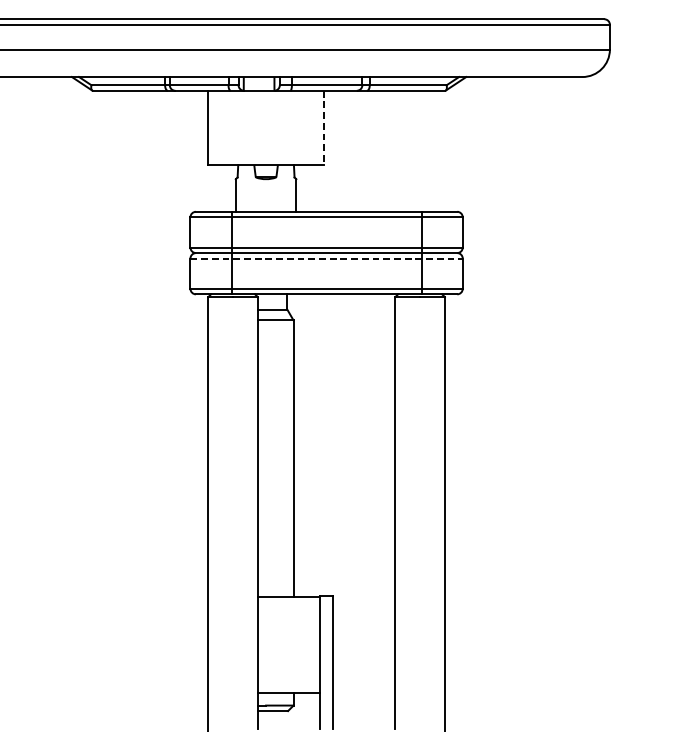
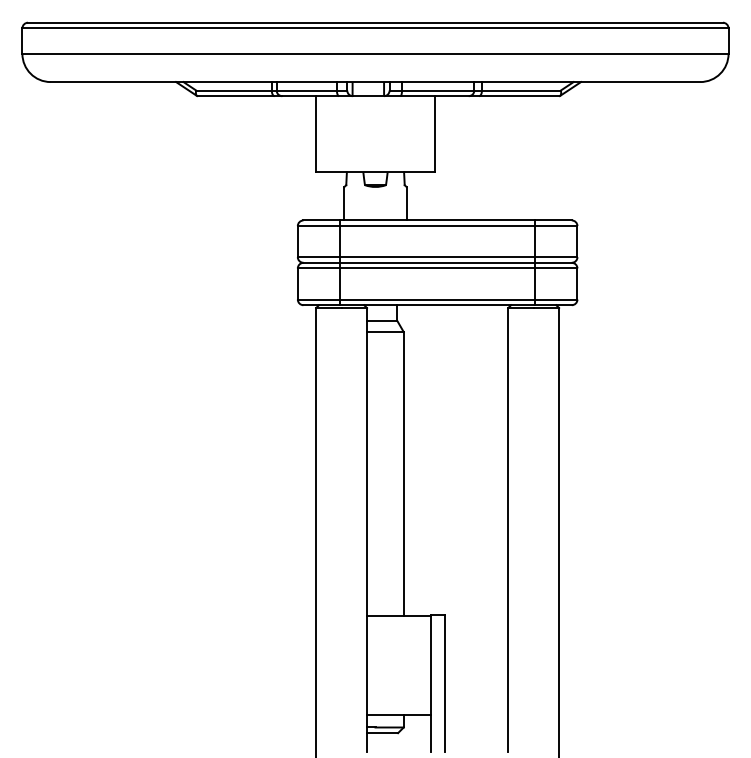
line: (323, 128) -> (434, 134), dashed -> solid
line: (326, 258) -> (437, 268), dashed -> solid

